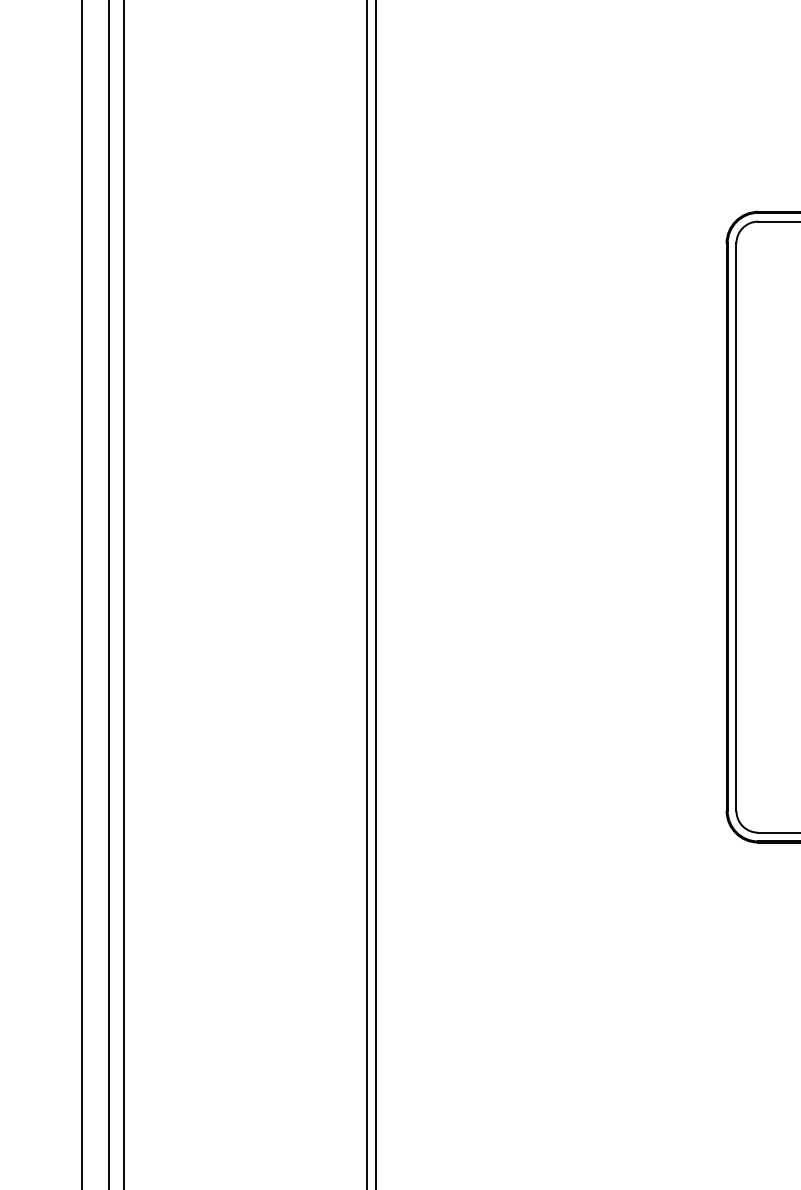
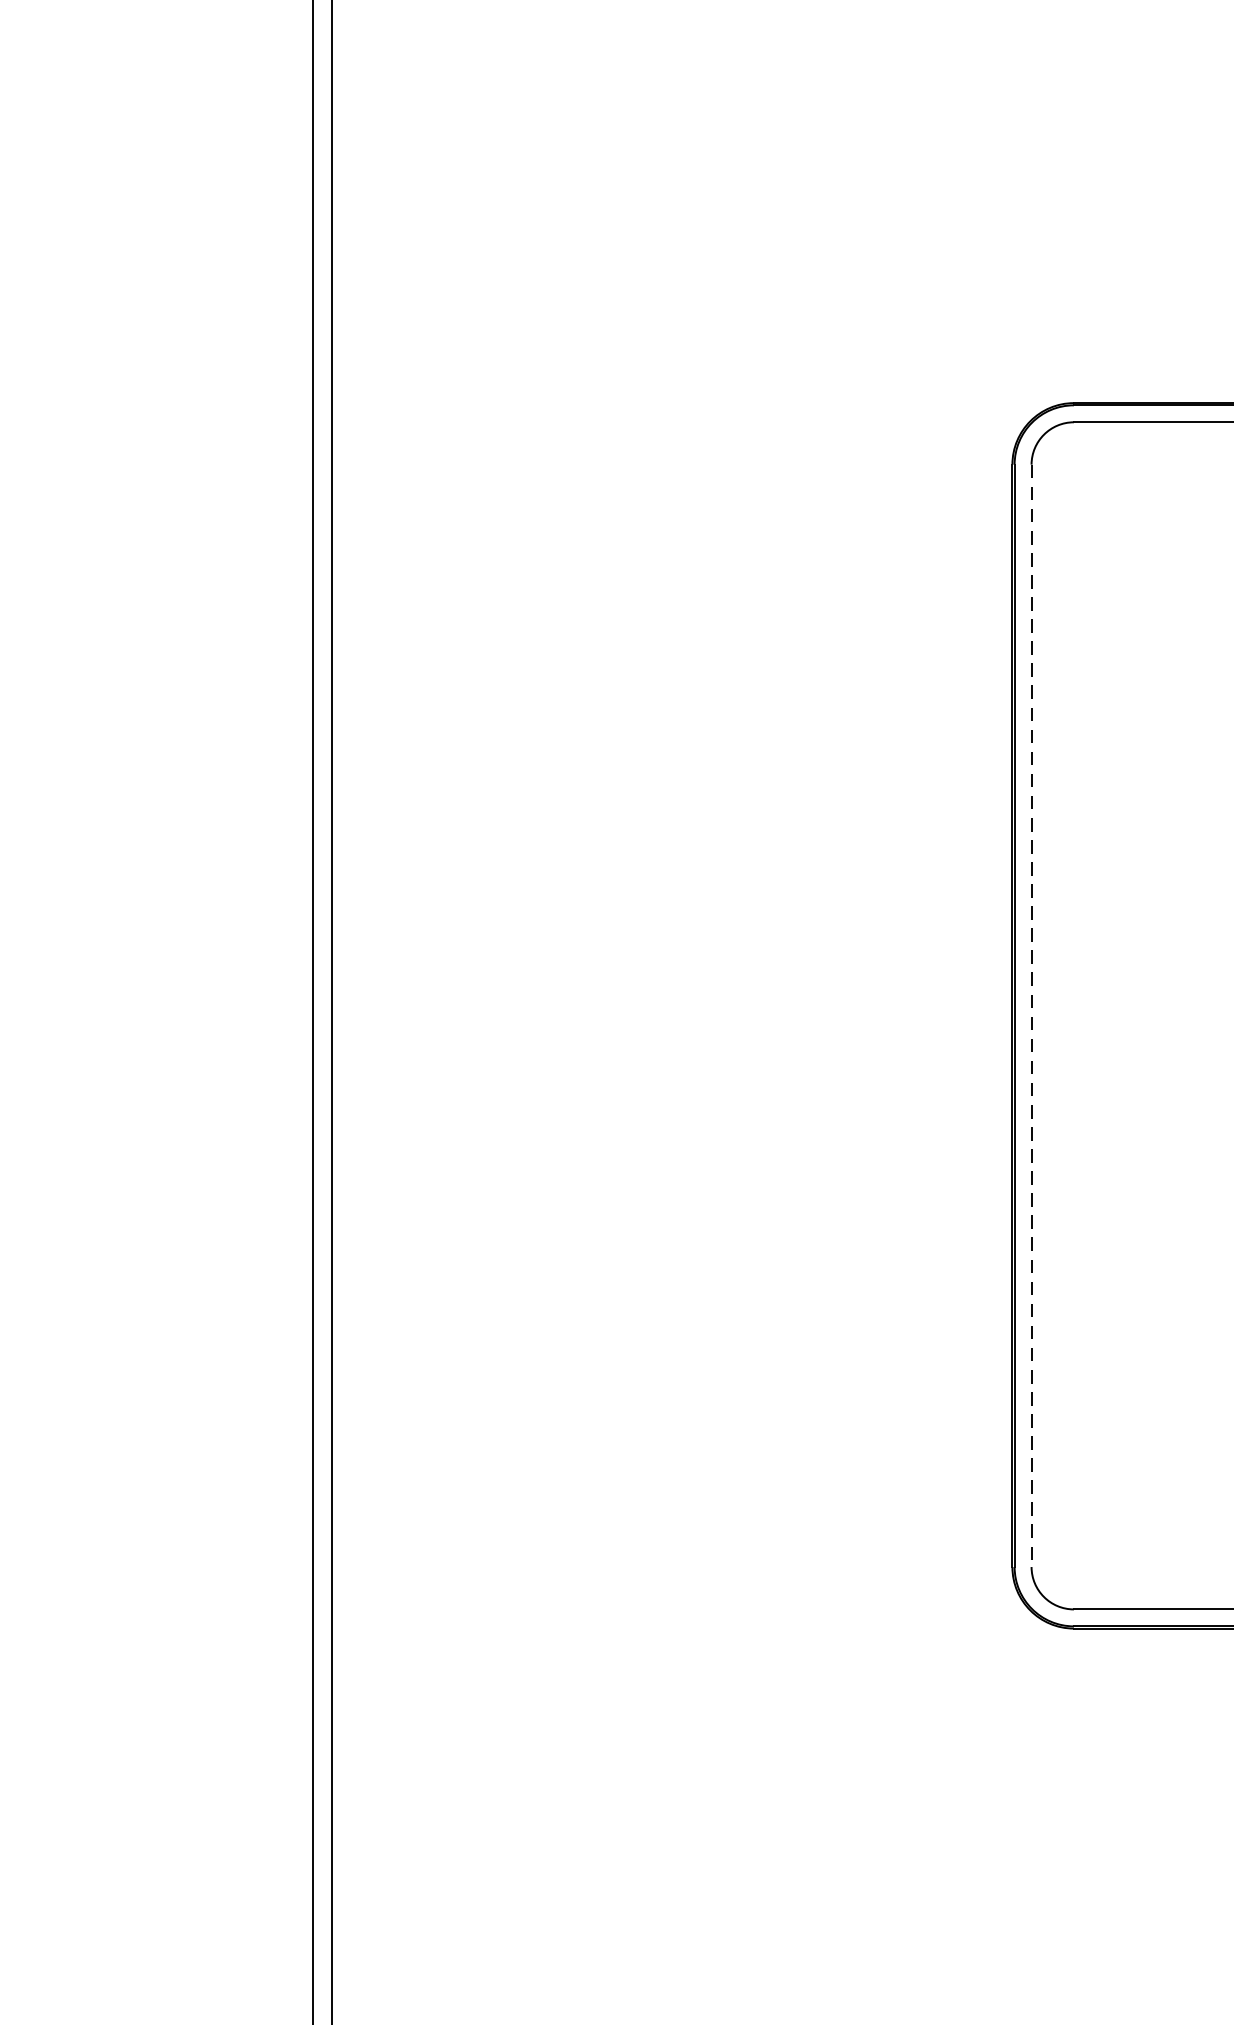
line: (736, 527) -> (1031, 1016), solid -> dashed

